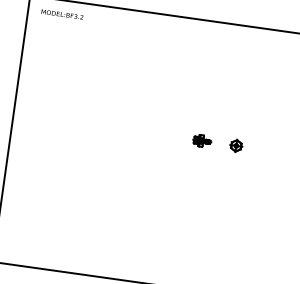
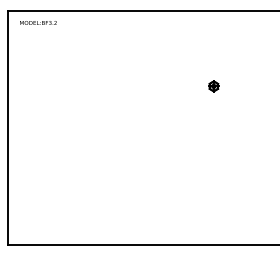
part: (201, 141) -> (174, 115), removed
part: (235, 145) -> (213, 86), moved

